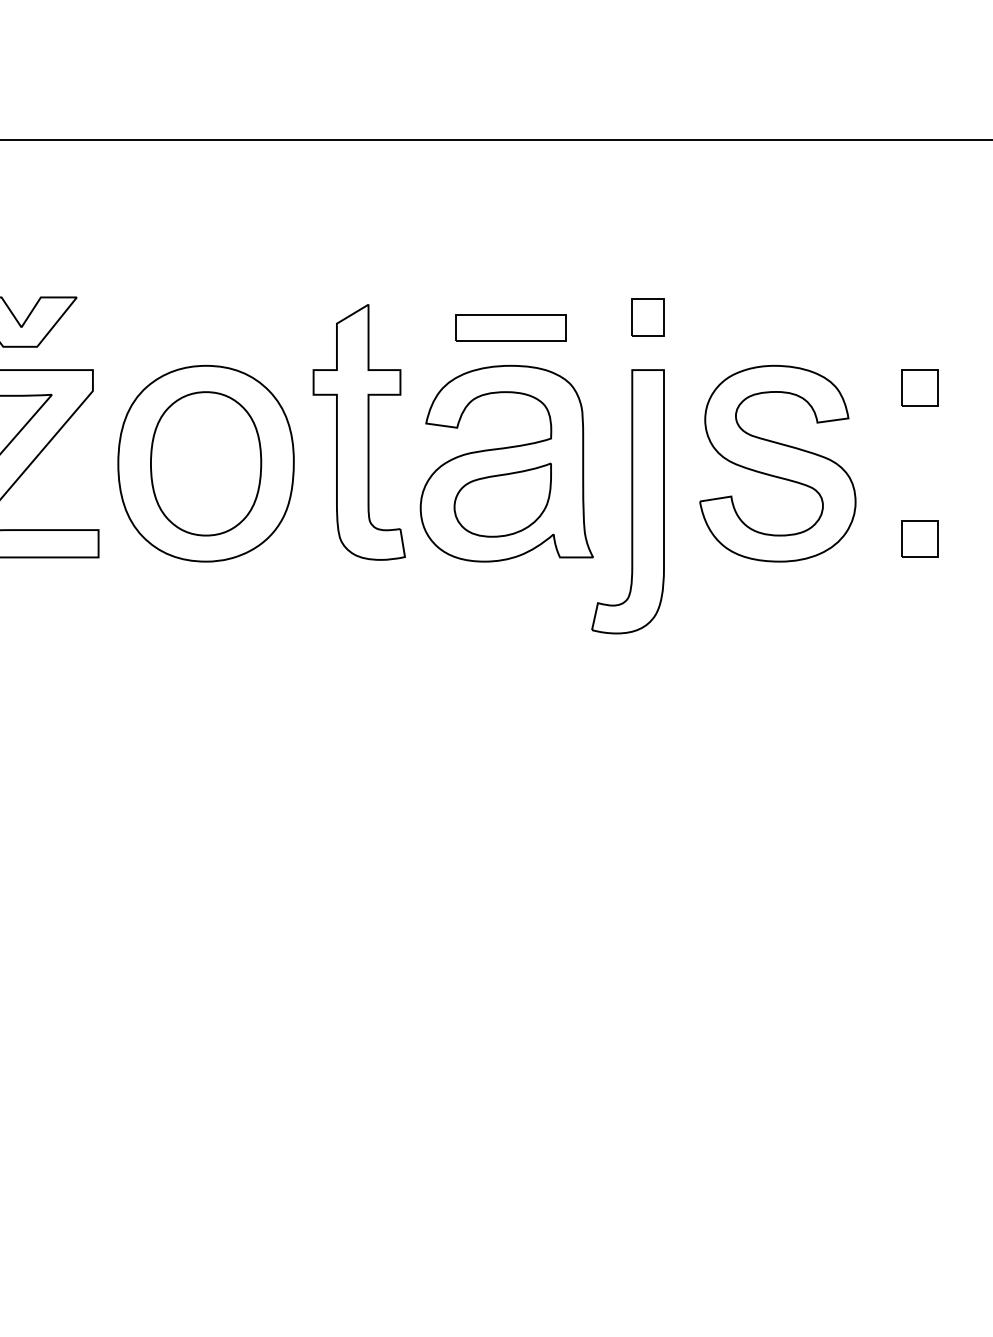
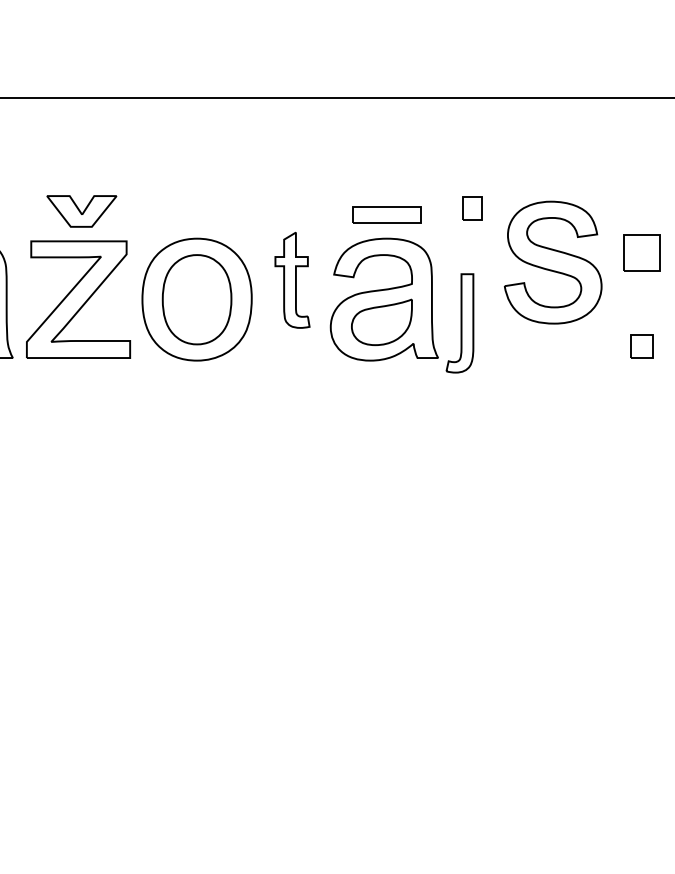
part: (919, 388) -> (641, 252), size x1.6
part: (359, 432) -> (292, 280), size x0.6
part: (778, 463) -> (553, 262), moved
part: (627, 502) -> (459, 323), size x0.6

